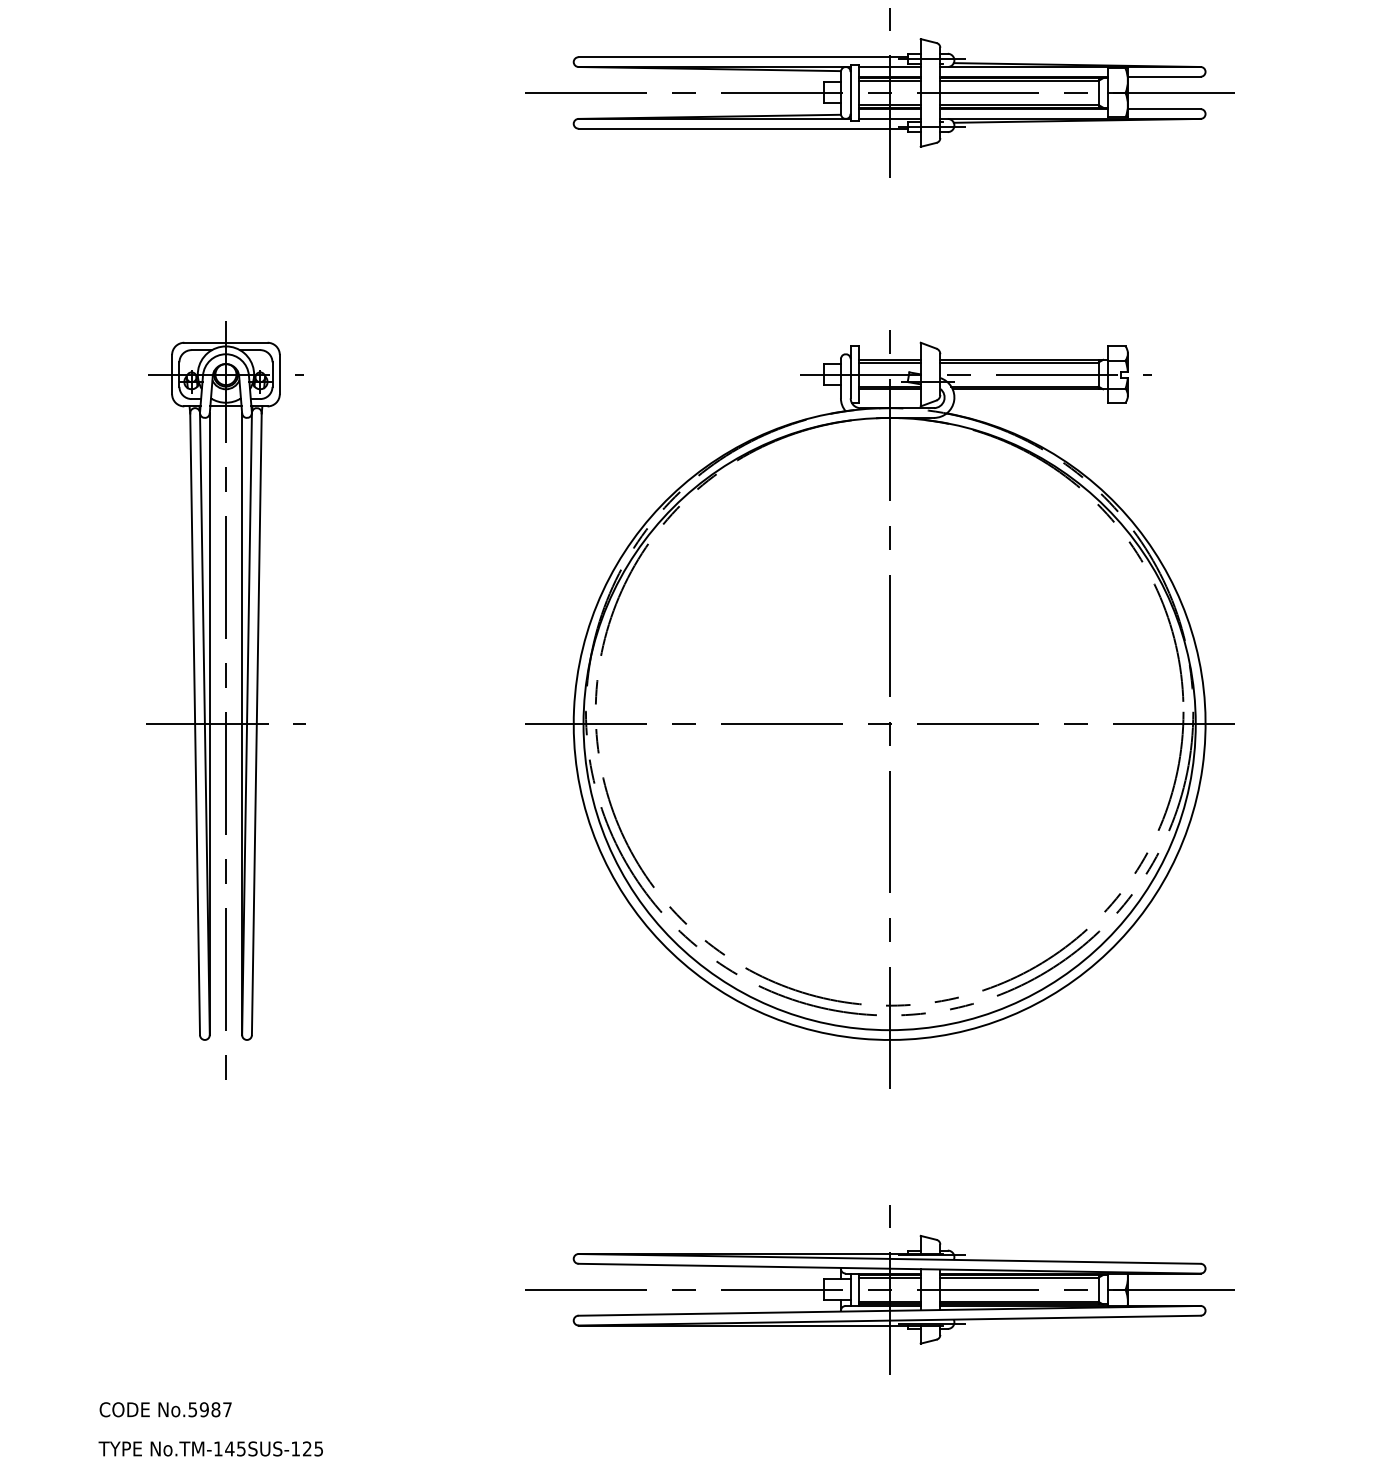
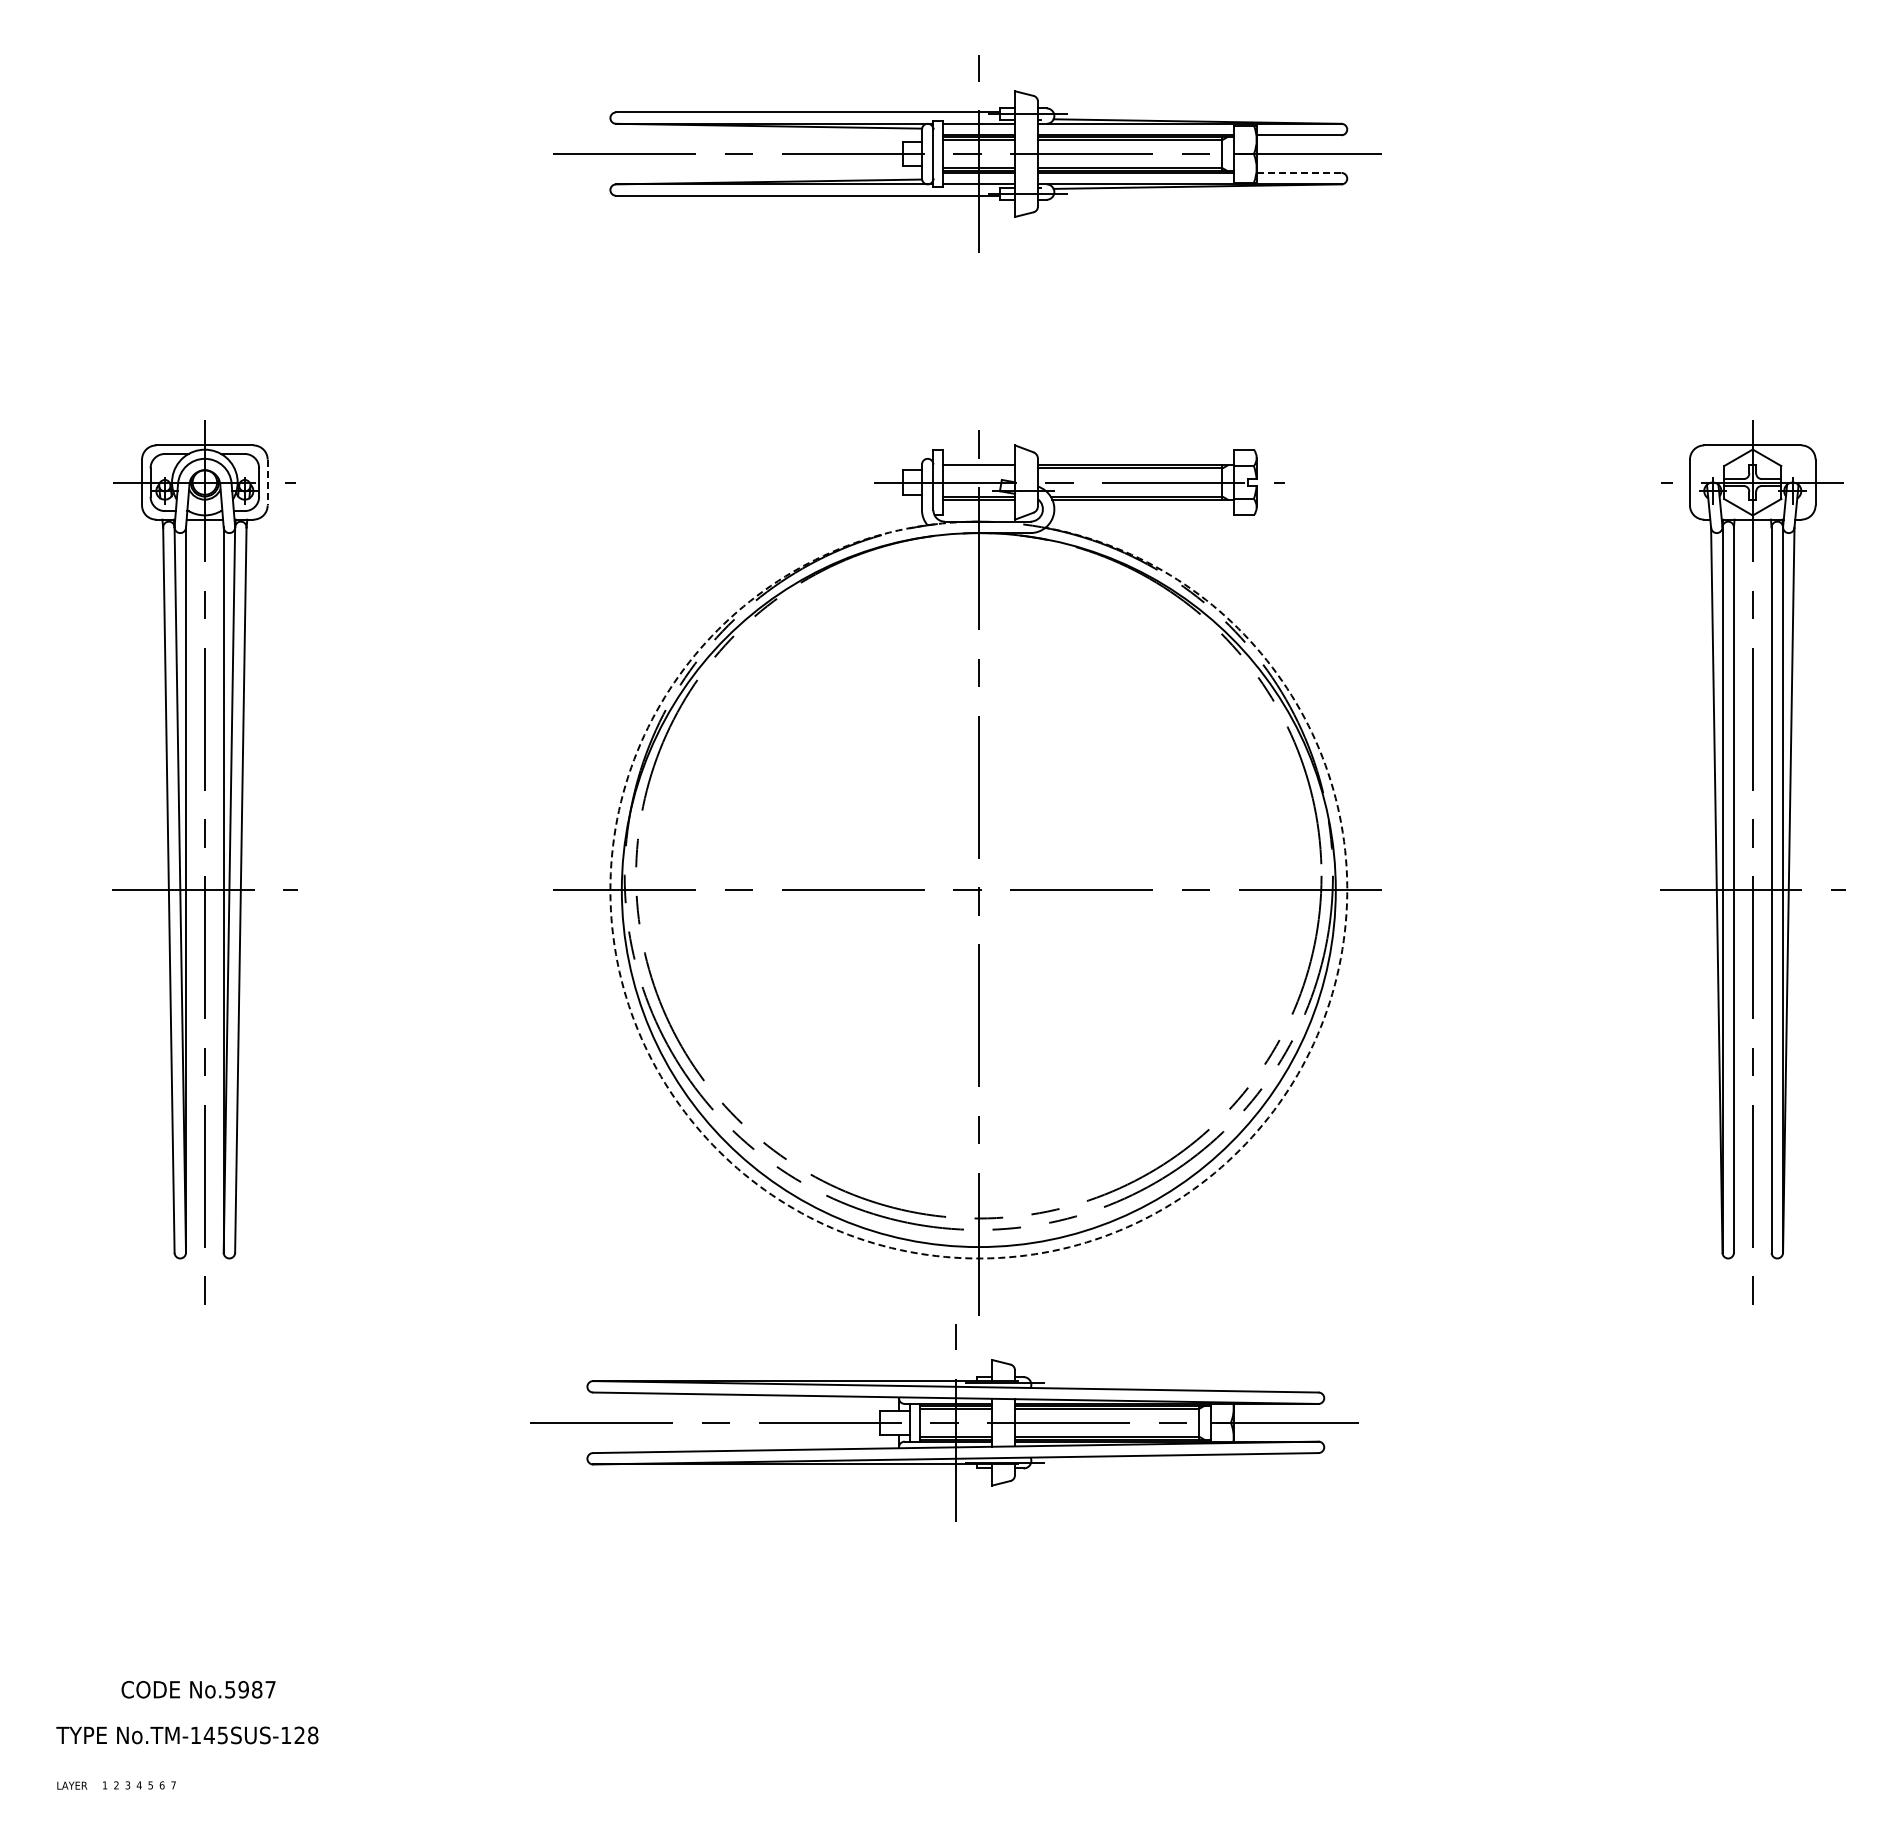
line: (1164, 108) -> (1299, 172), solid -> dashed
line: (889, 362) -> (978, 468), removed
line: (279, 374) -> (267, 482), solid -> dashed
arc: (861, 1038) -> (945, 1256), solid -> dashed
part: (879, 1289) -> (944, 1422), moved
text: (165, 1409) -> (198, 1689), moved
text: (319, 1449) -> (313, 1735), No.TM-145SUS-125 -> No.TM-145SUS-128

